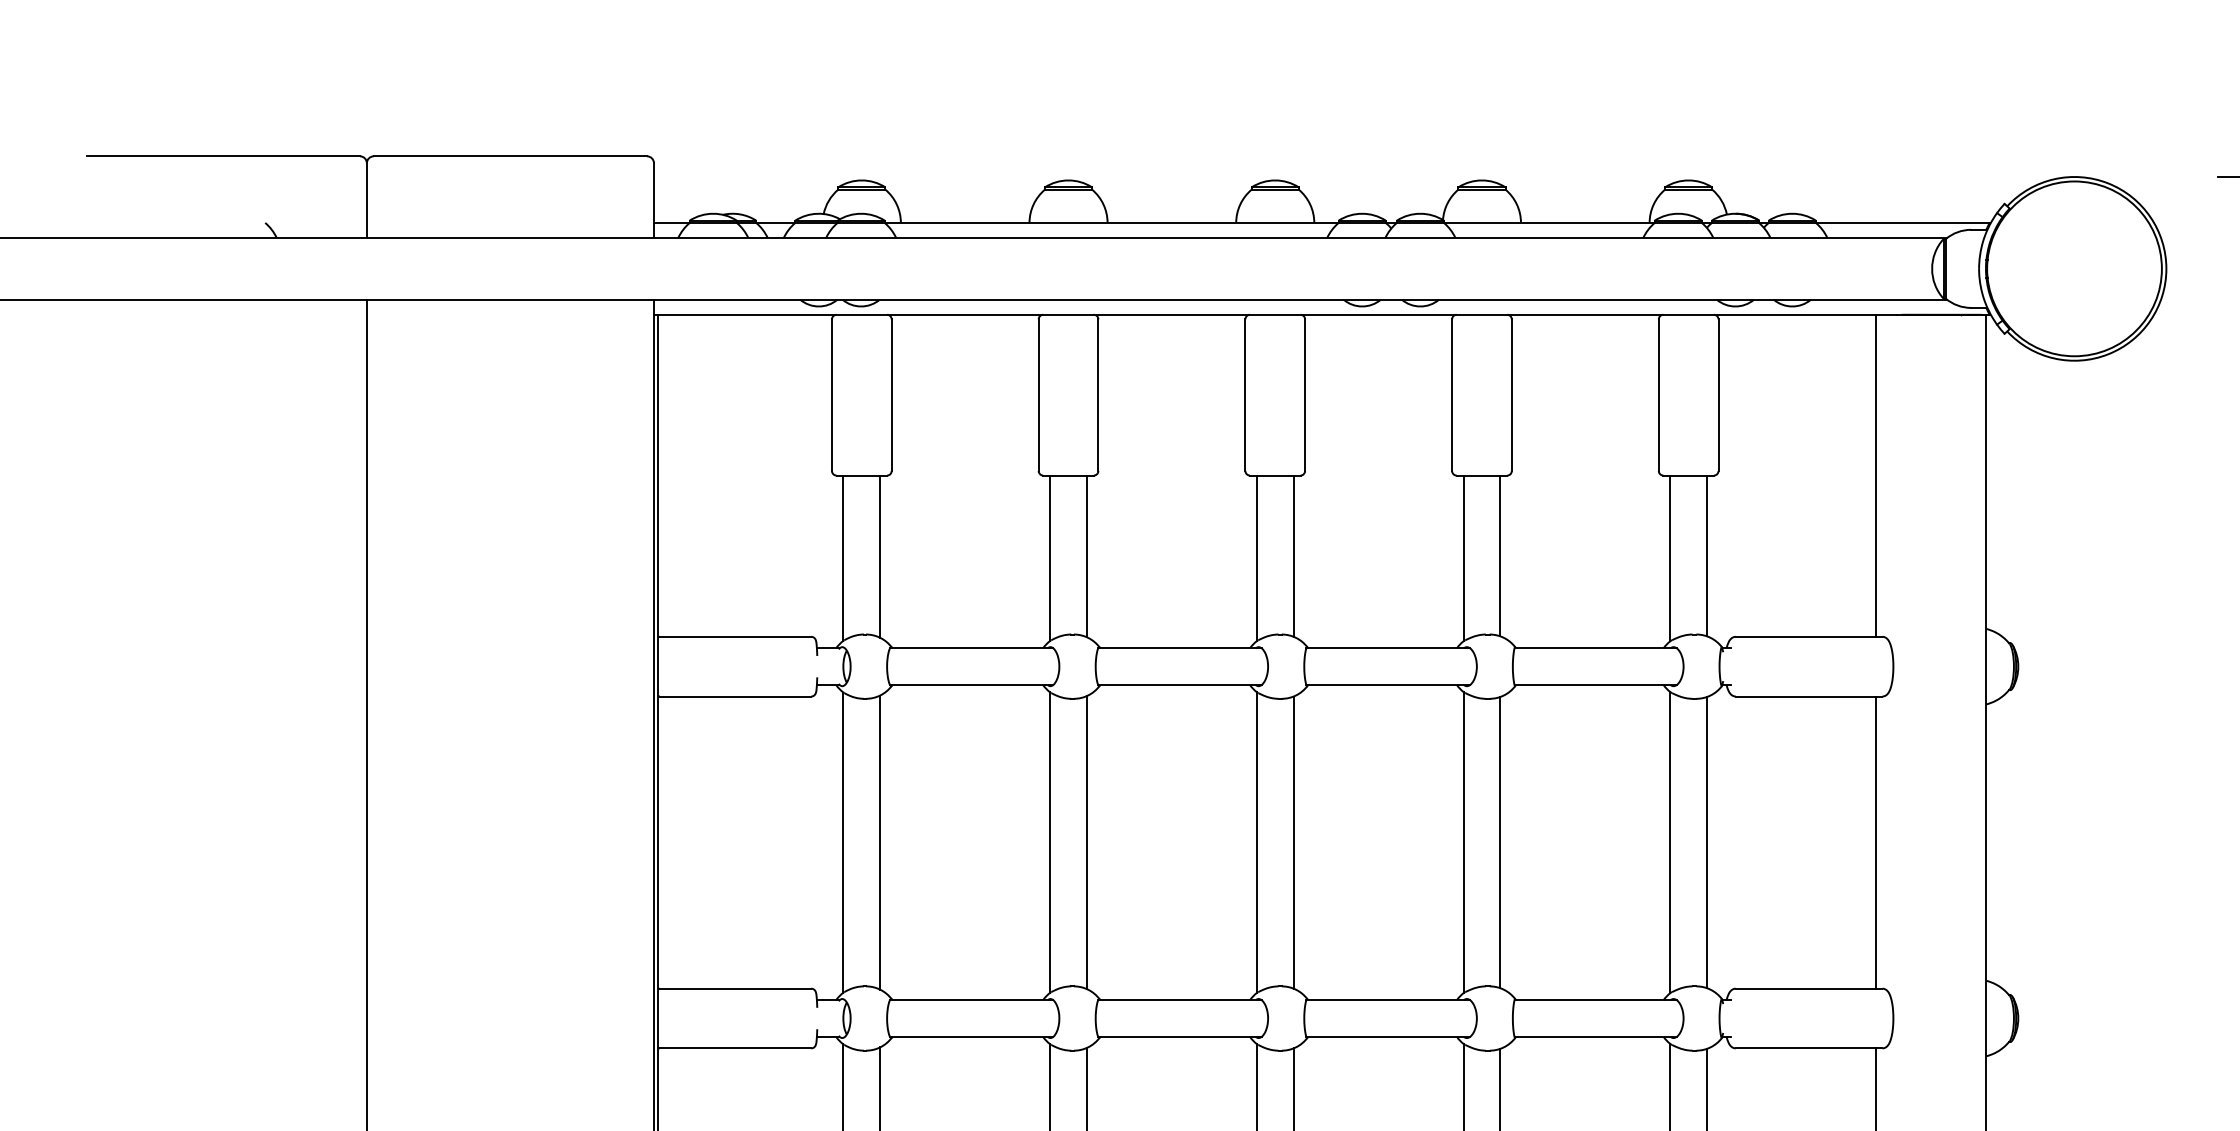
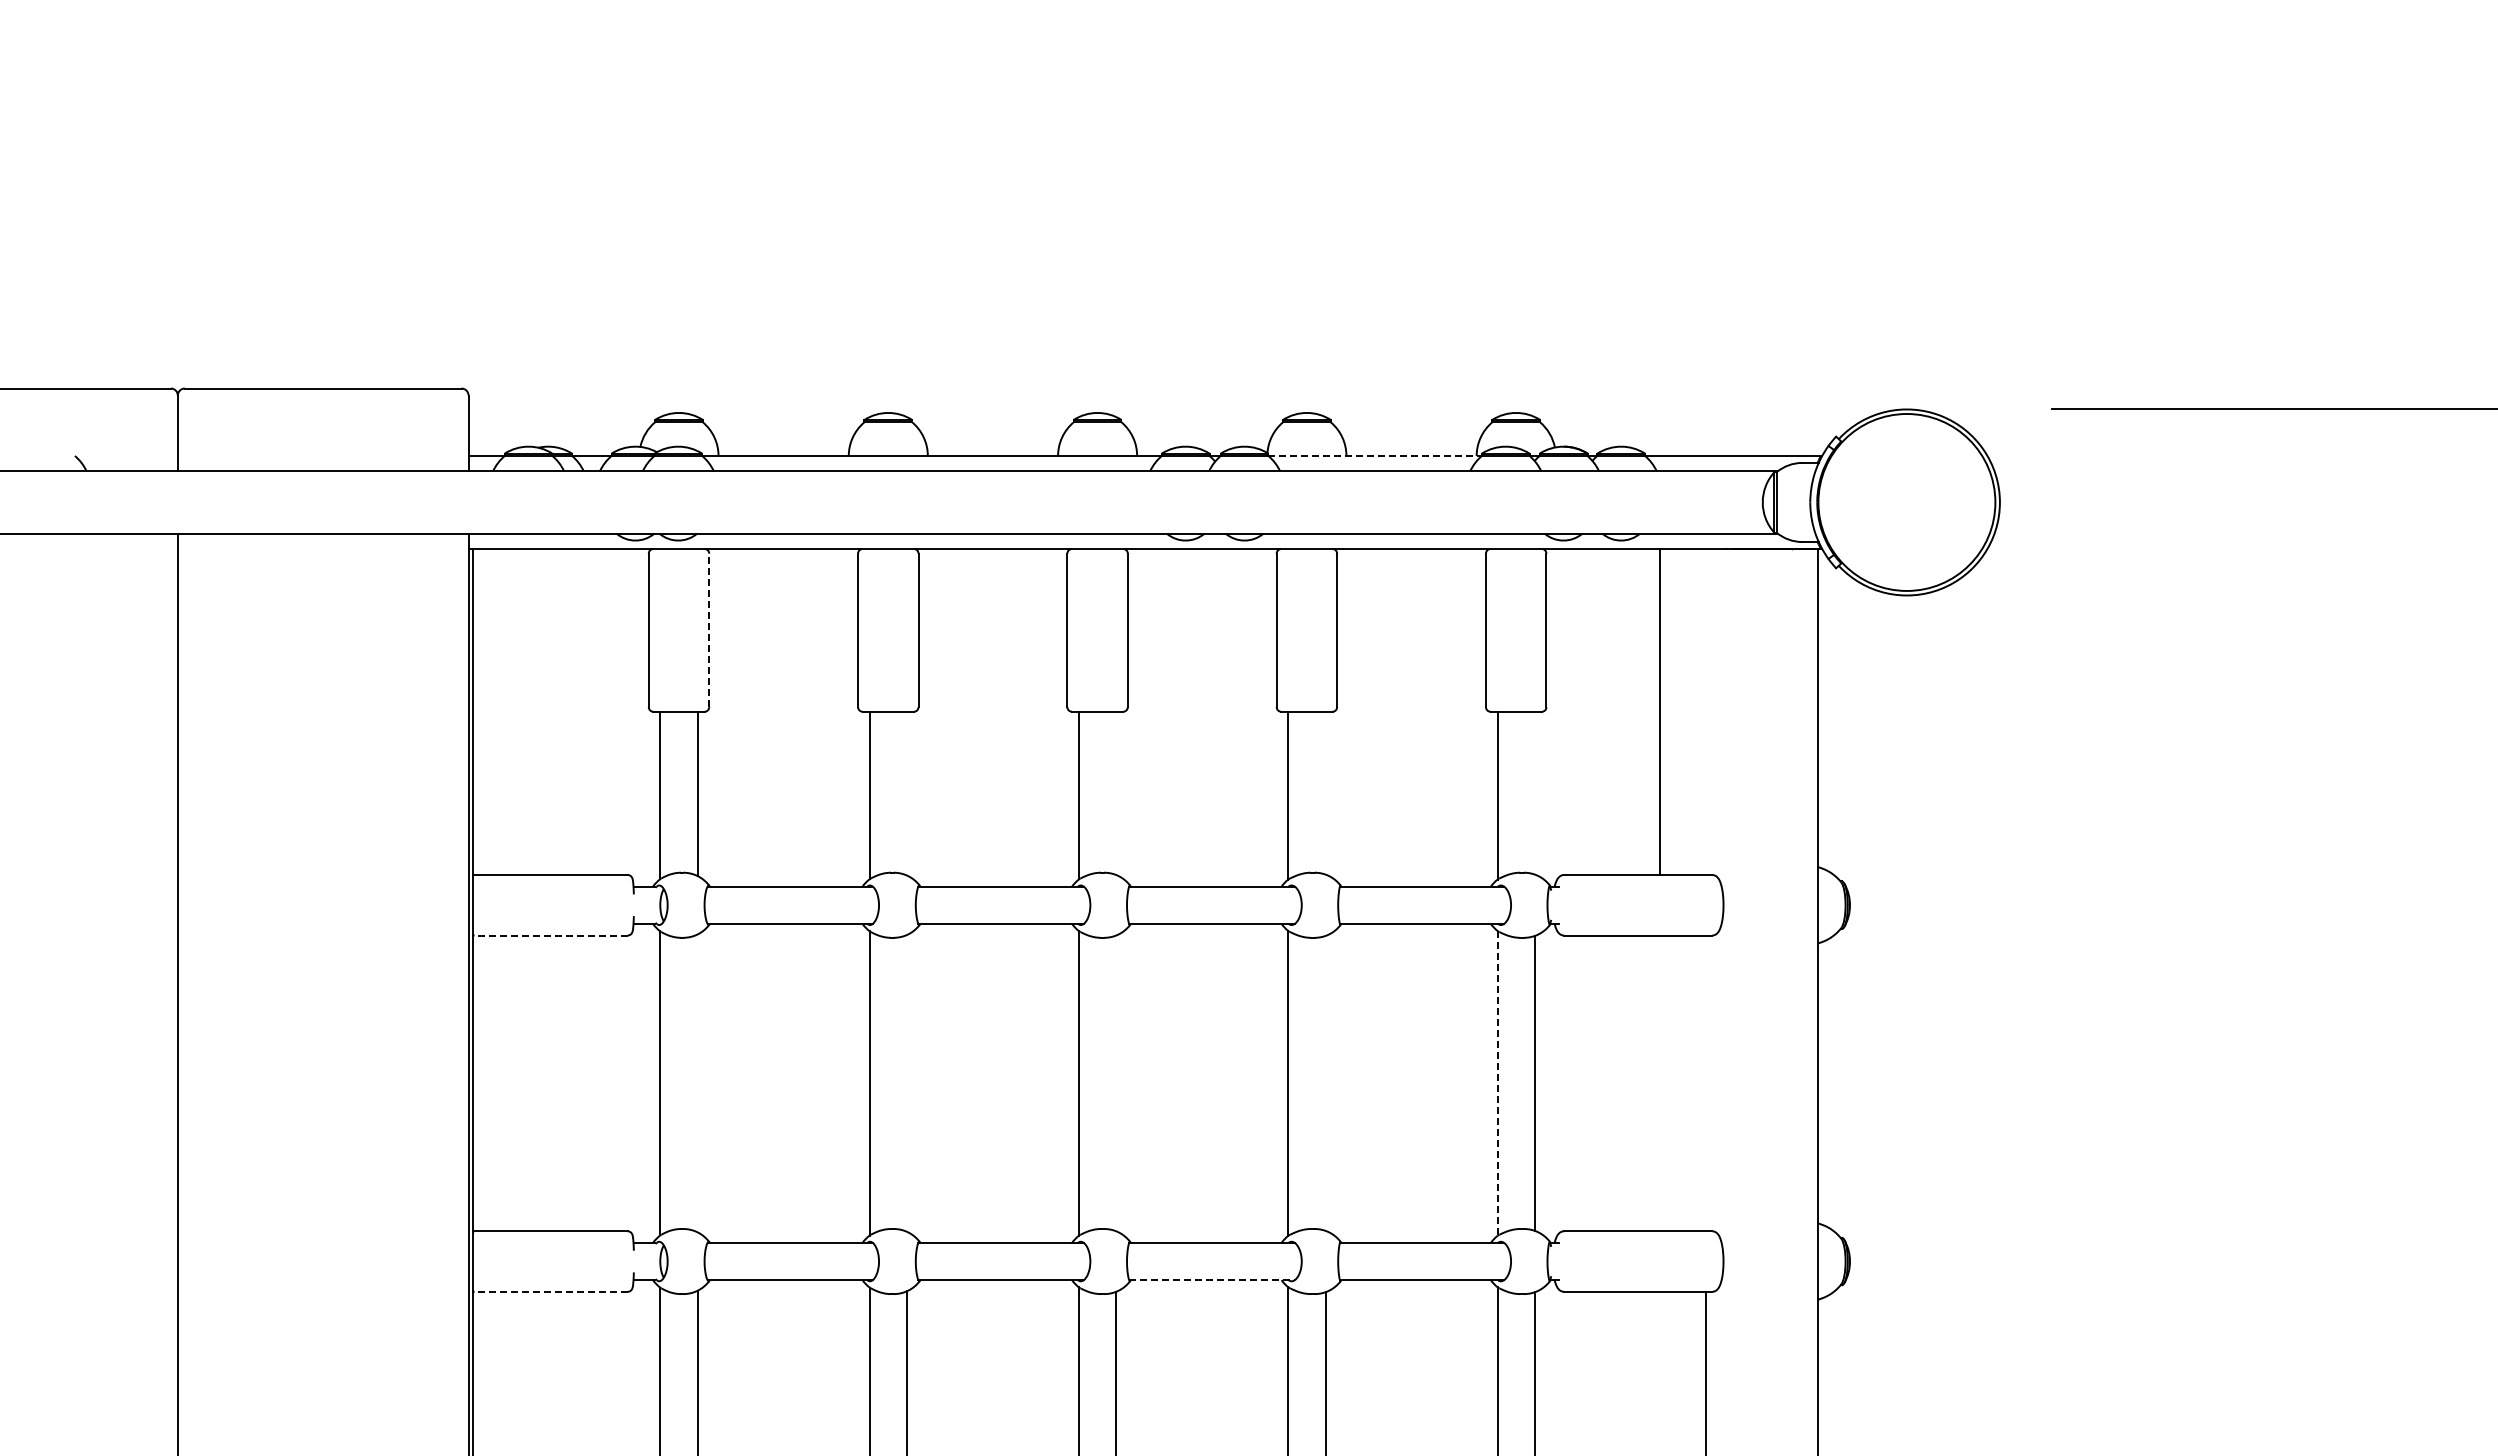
line: (1549, 222) -> (1375, 455), solid -> dashed
line: (891, 395) -> (709, 630), solid -> dashed
line: (1876, 476) -> (1660, 712), moved
line: (1500, 555) -> (1325, 792), removed
line: (1706, 555) -> (1534, 792), removed
line: (1086, 556) -> (906, 793), removed
line: (1293, 556) -> (1116, 793), removed
line: (735, 696) -> (551, 935), solid -> dashed
line: (1500, 841) -> (1325, 1082), removed
line: (880, 842) -> (697, 1083), removed
line: (1086, 842) -> (906, 1083), removed
line: (1293, 842) -> (1116, 1083), removed
line: (1670, 842) -> (1497, 1083), solid -> dashed
line: (1876, 842) -> (1706, 1083), removed
line: (1388, 1037) -> (1212, 1280), solid -> dashed
line: (735, 1048) -> (551, 1291), solid -> dashed

